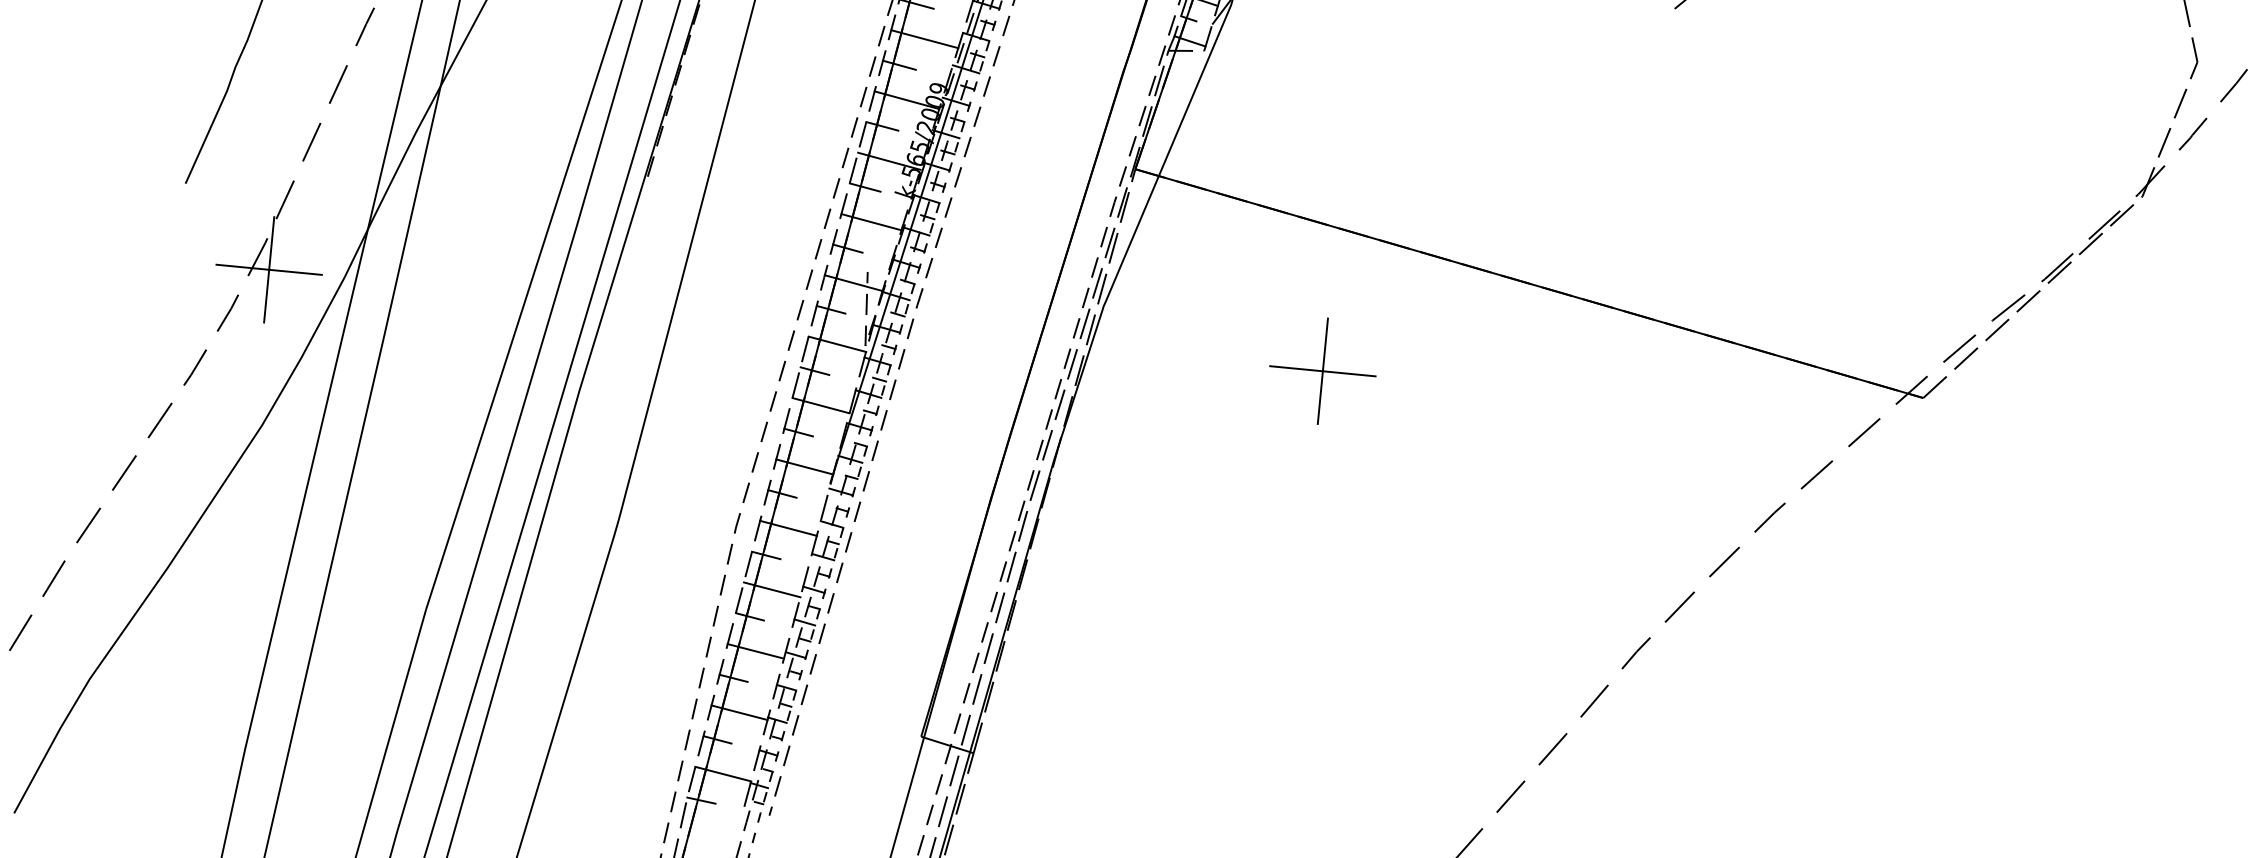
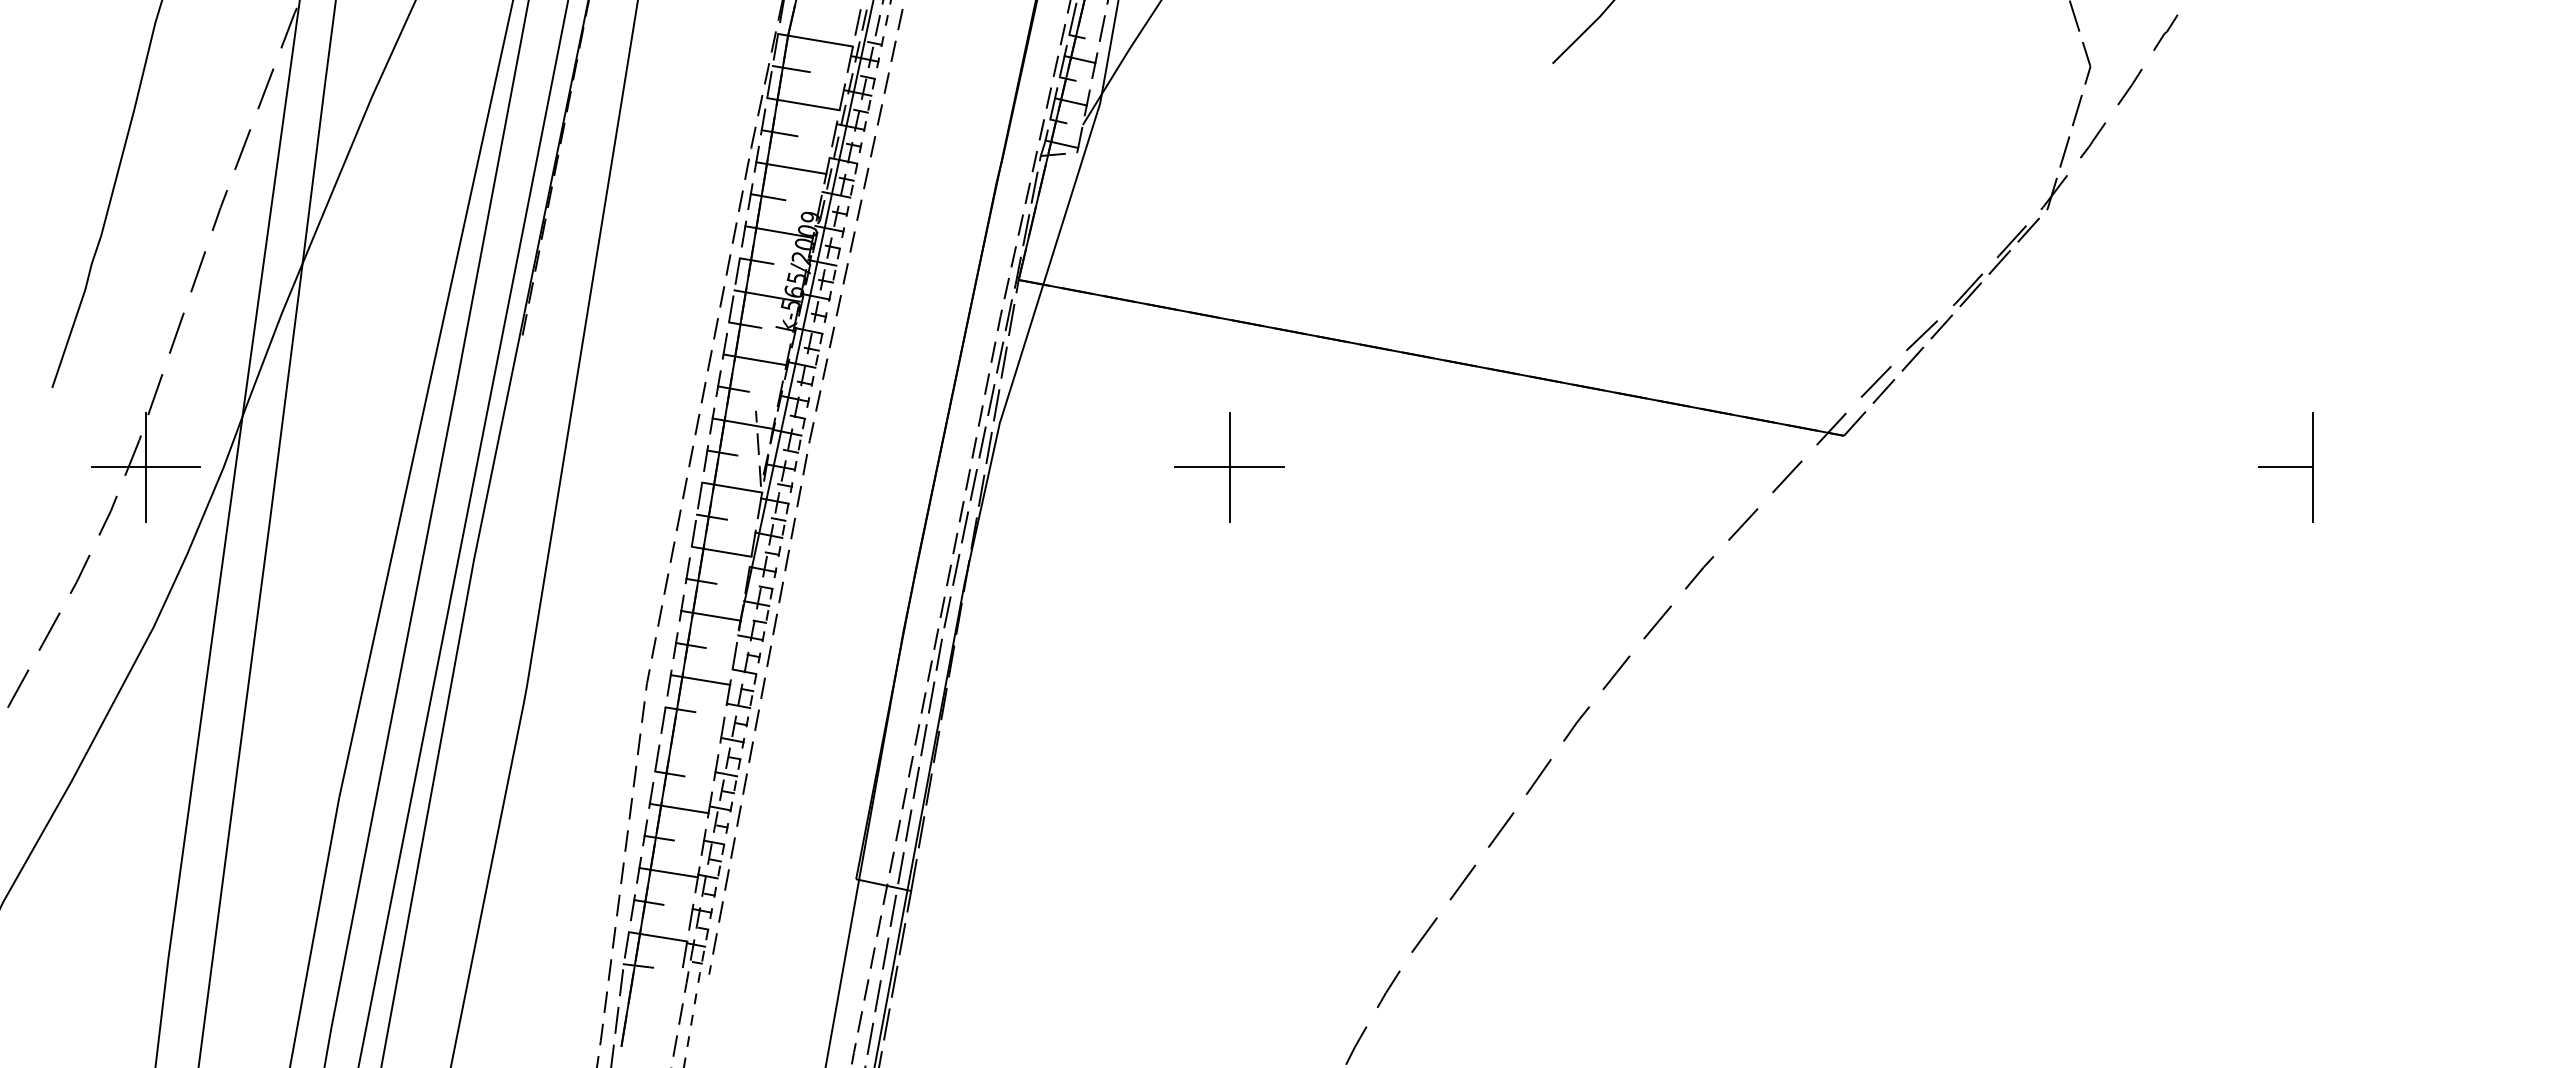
line: (771, 590) -> (689, 744), removed

